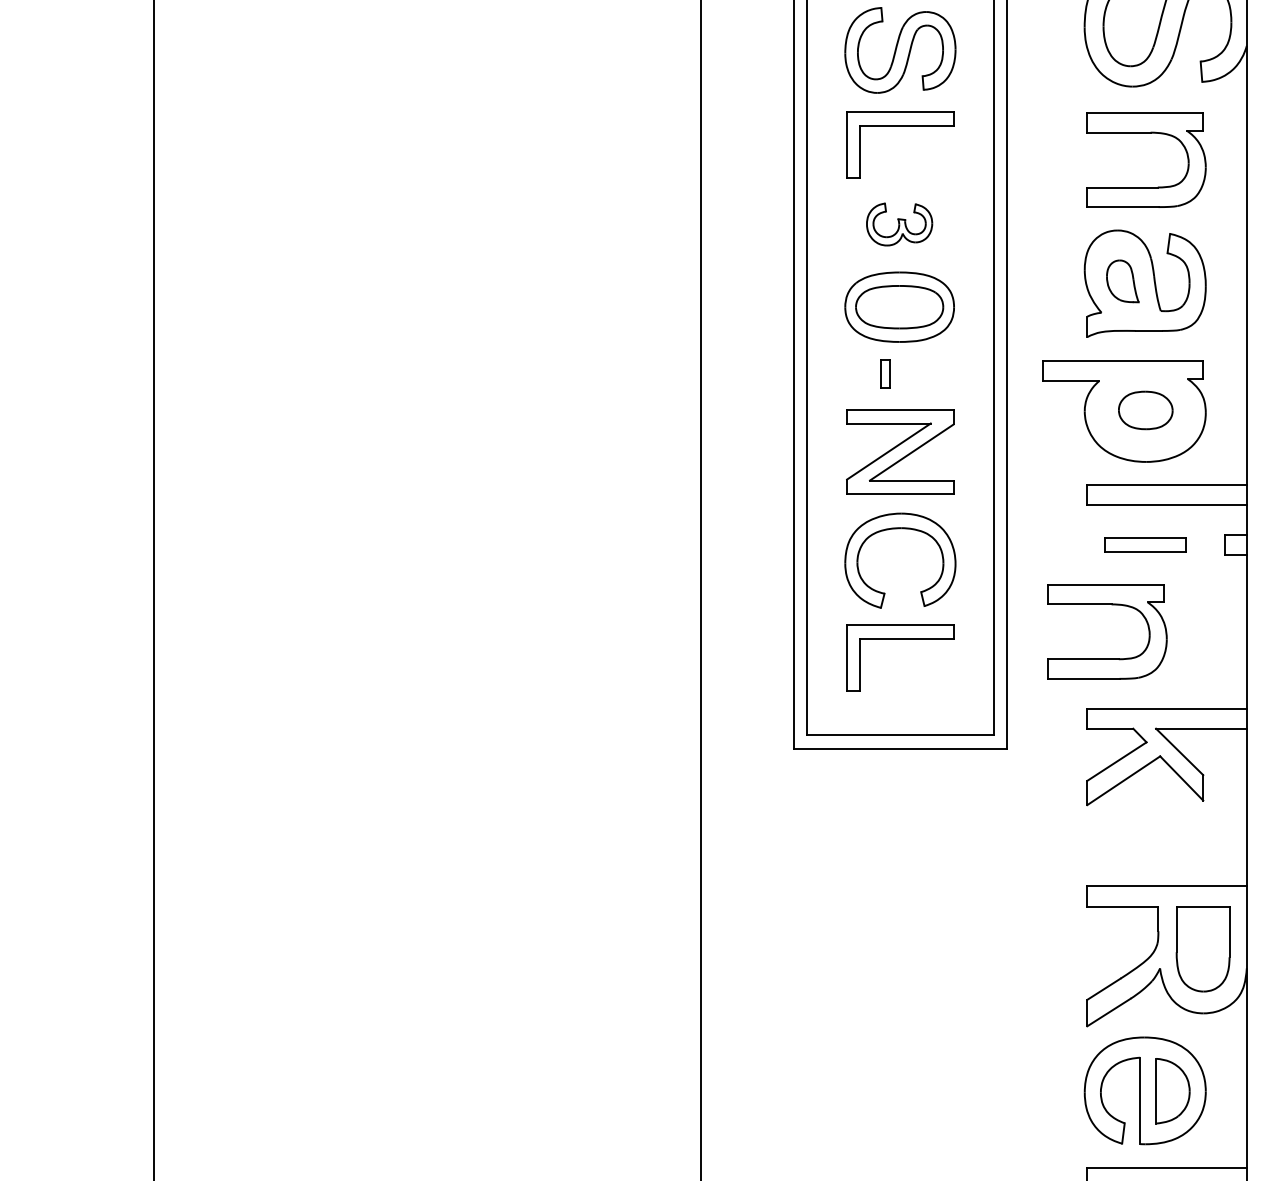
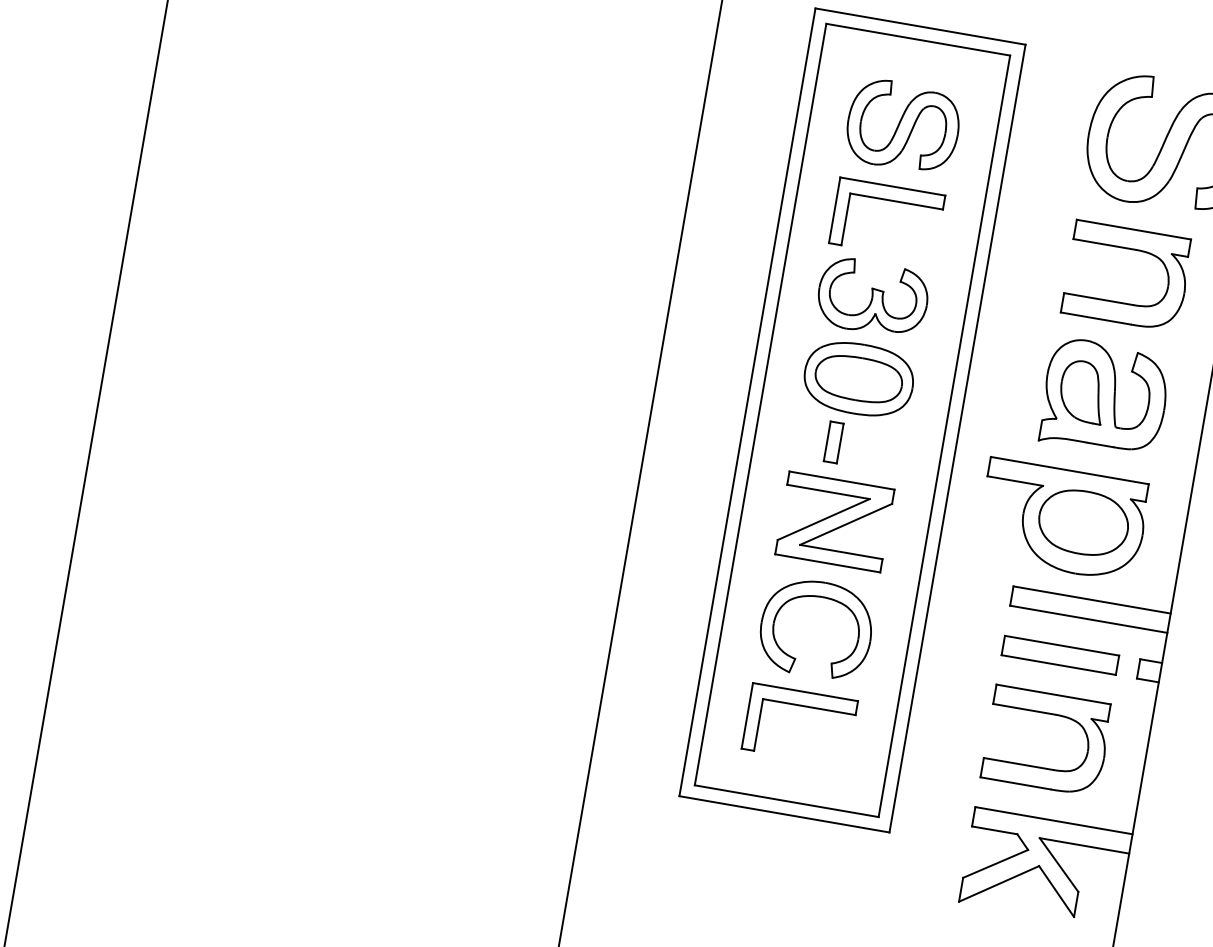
part: (899, 224) -> (872, 297), size x1.67
part: (1122, 281) -> (1082, 391), size x1.43
part: (885, 373) -> (833, 442), size x1.43
part: (1145, 410) -> (1083, 522), size x1.67
part: (1144, 544) -> (1059, 654), size x1.43
part: (1111, 605) -> (1055, 715), moved

